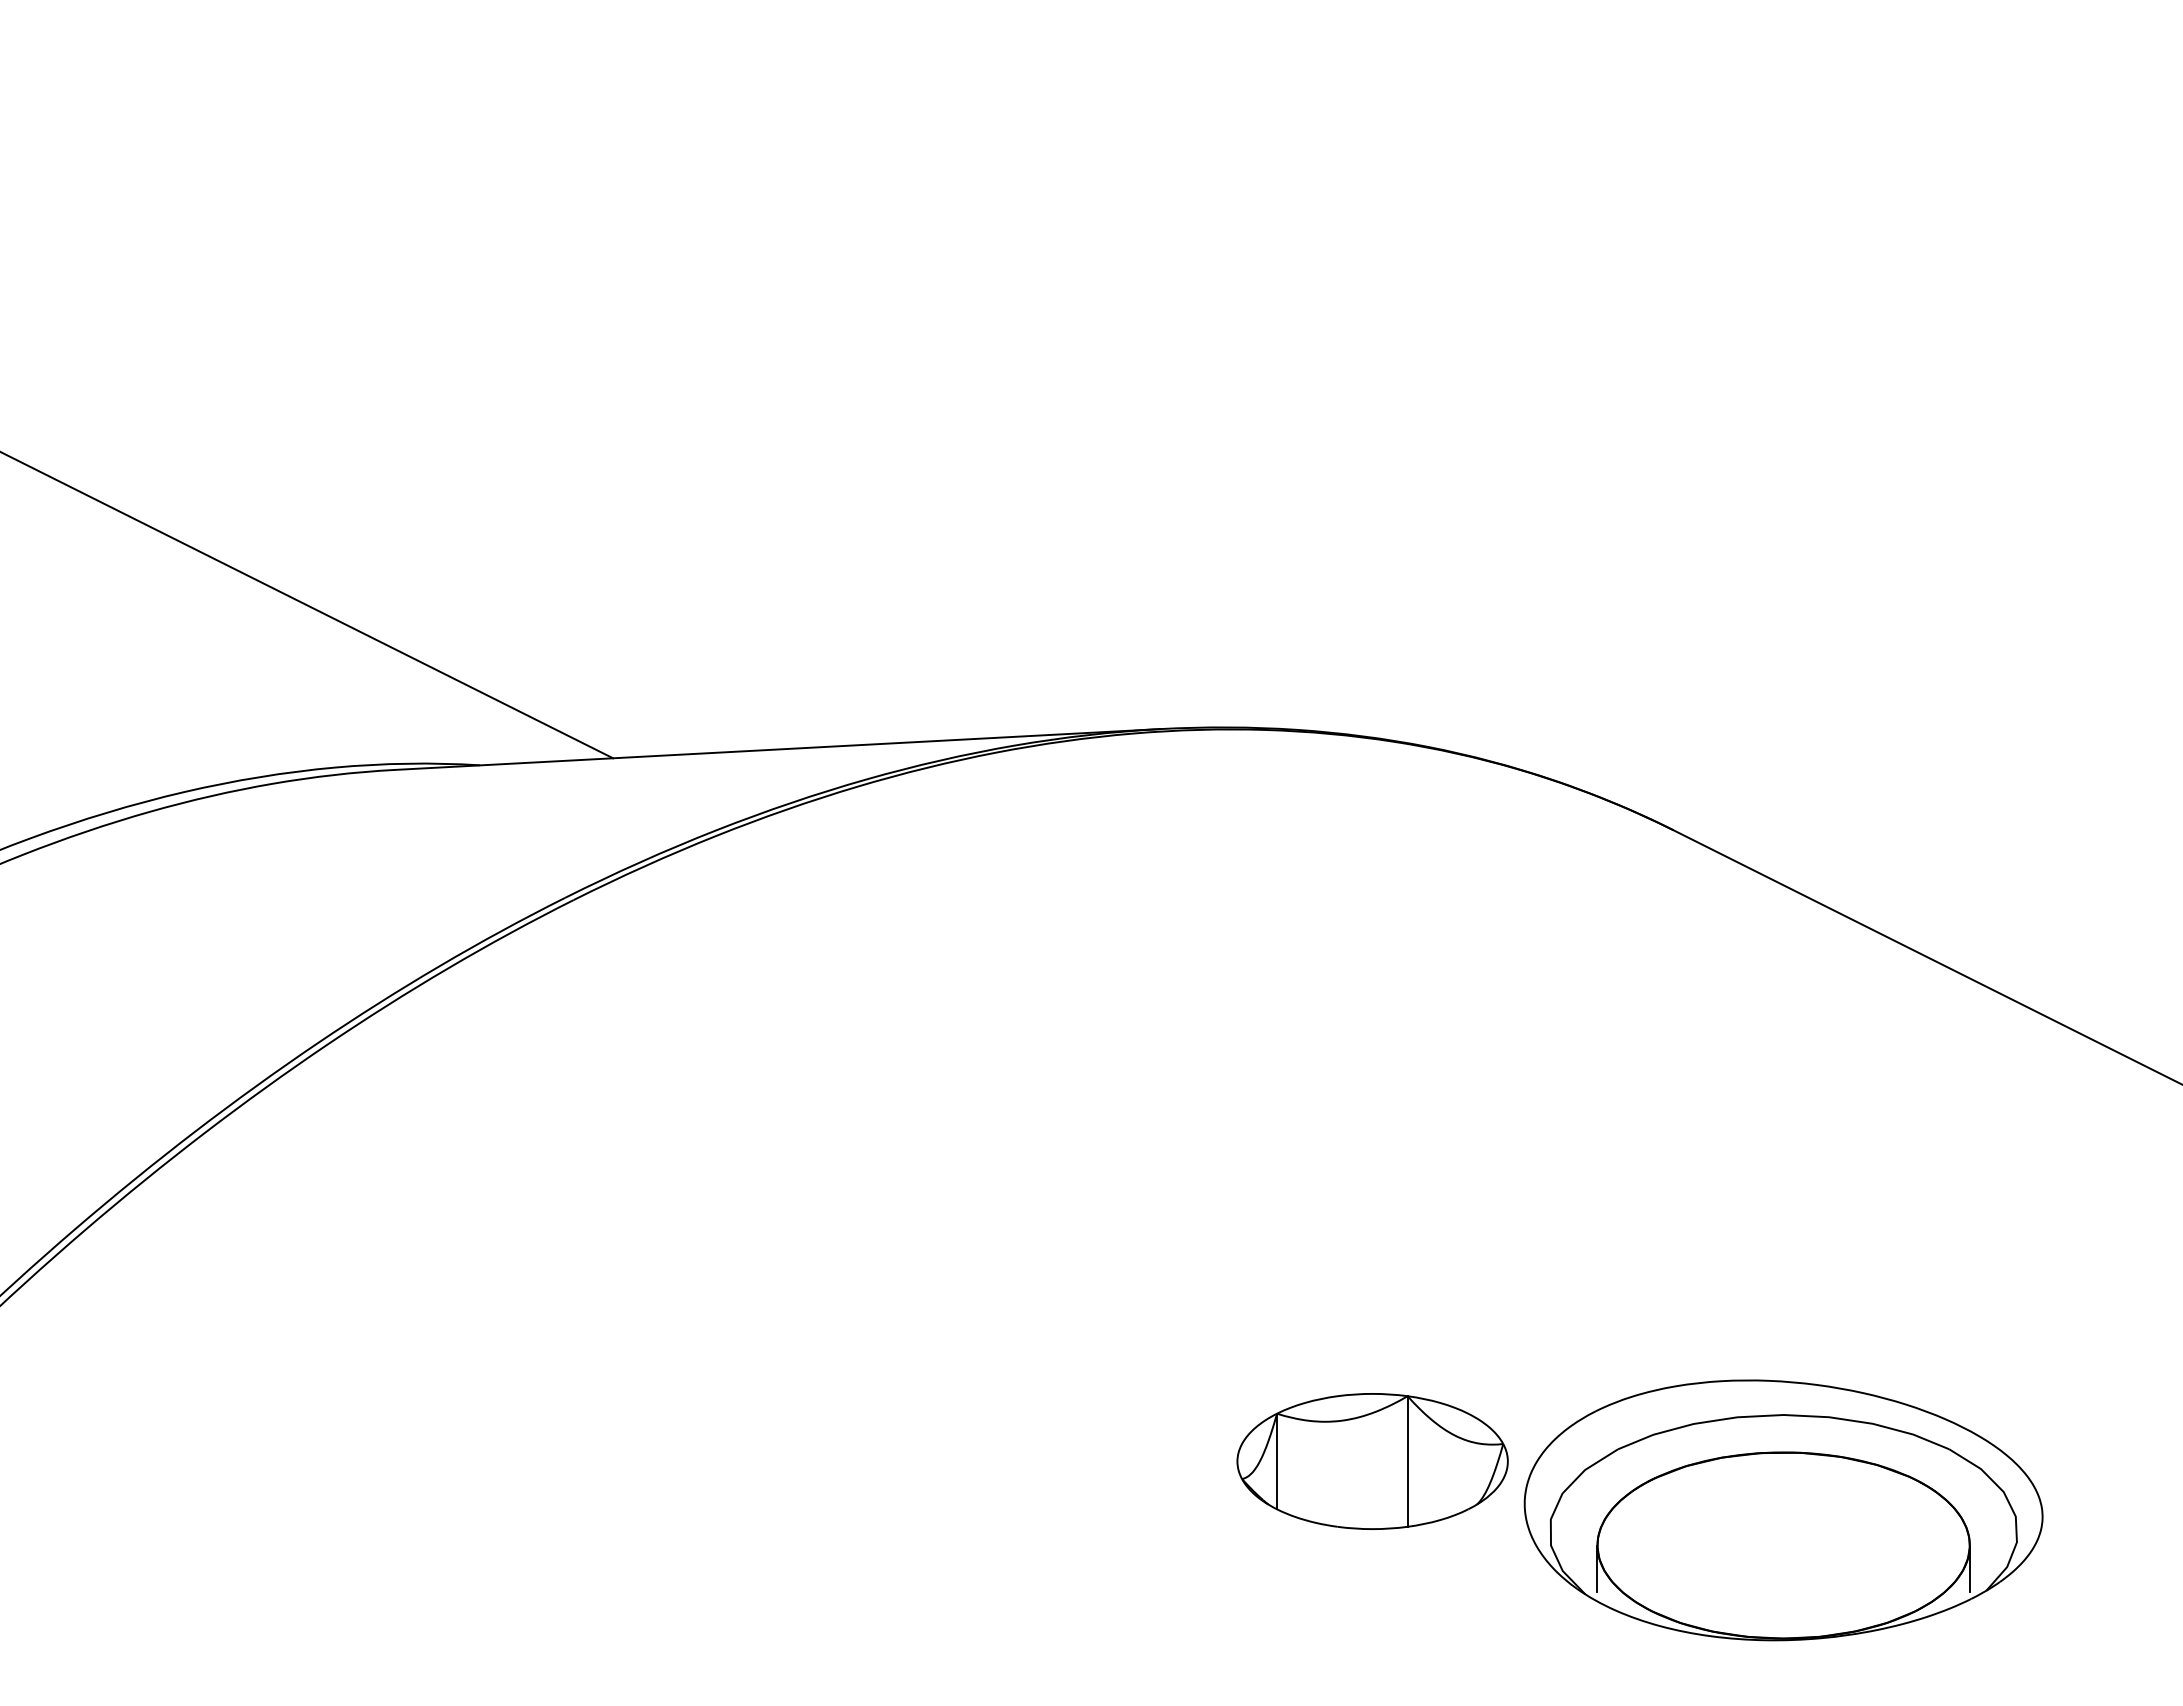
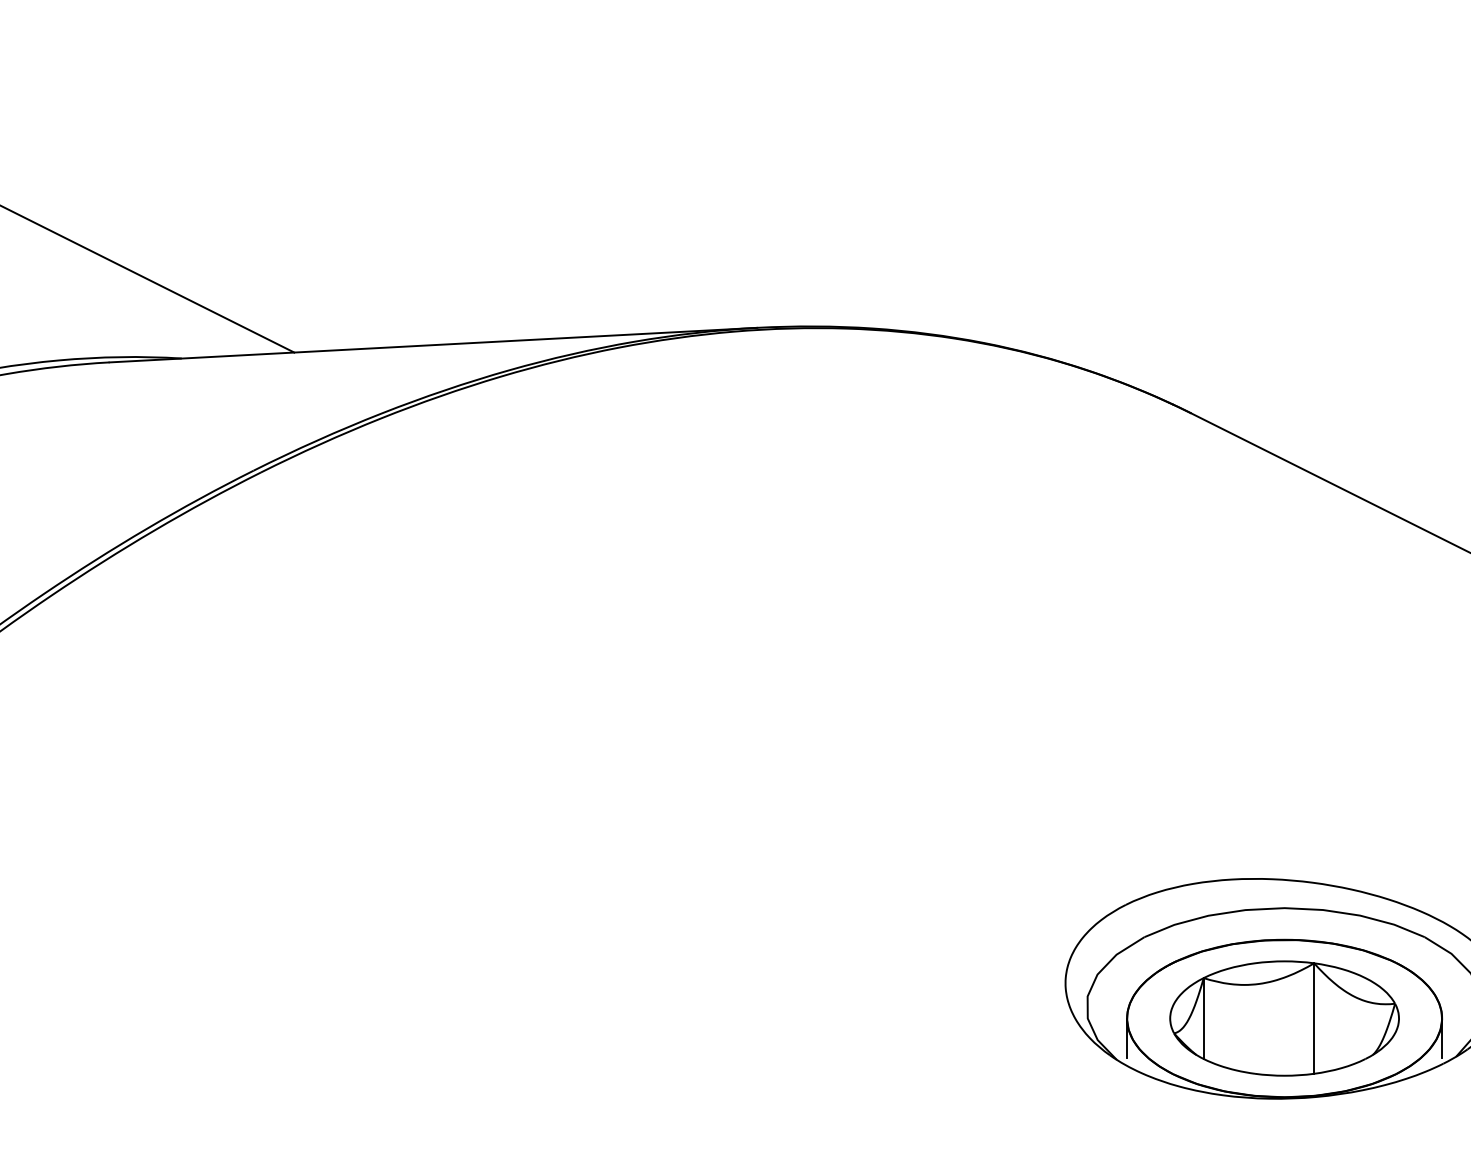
part: (1372, 1461) -> (1284, 1018), moved

